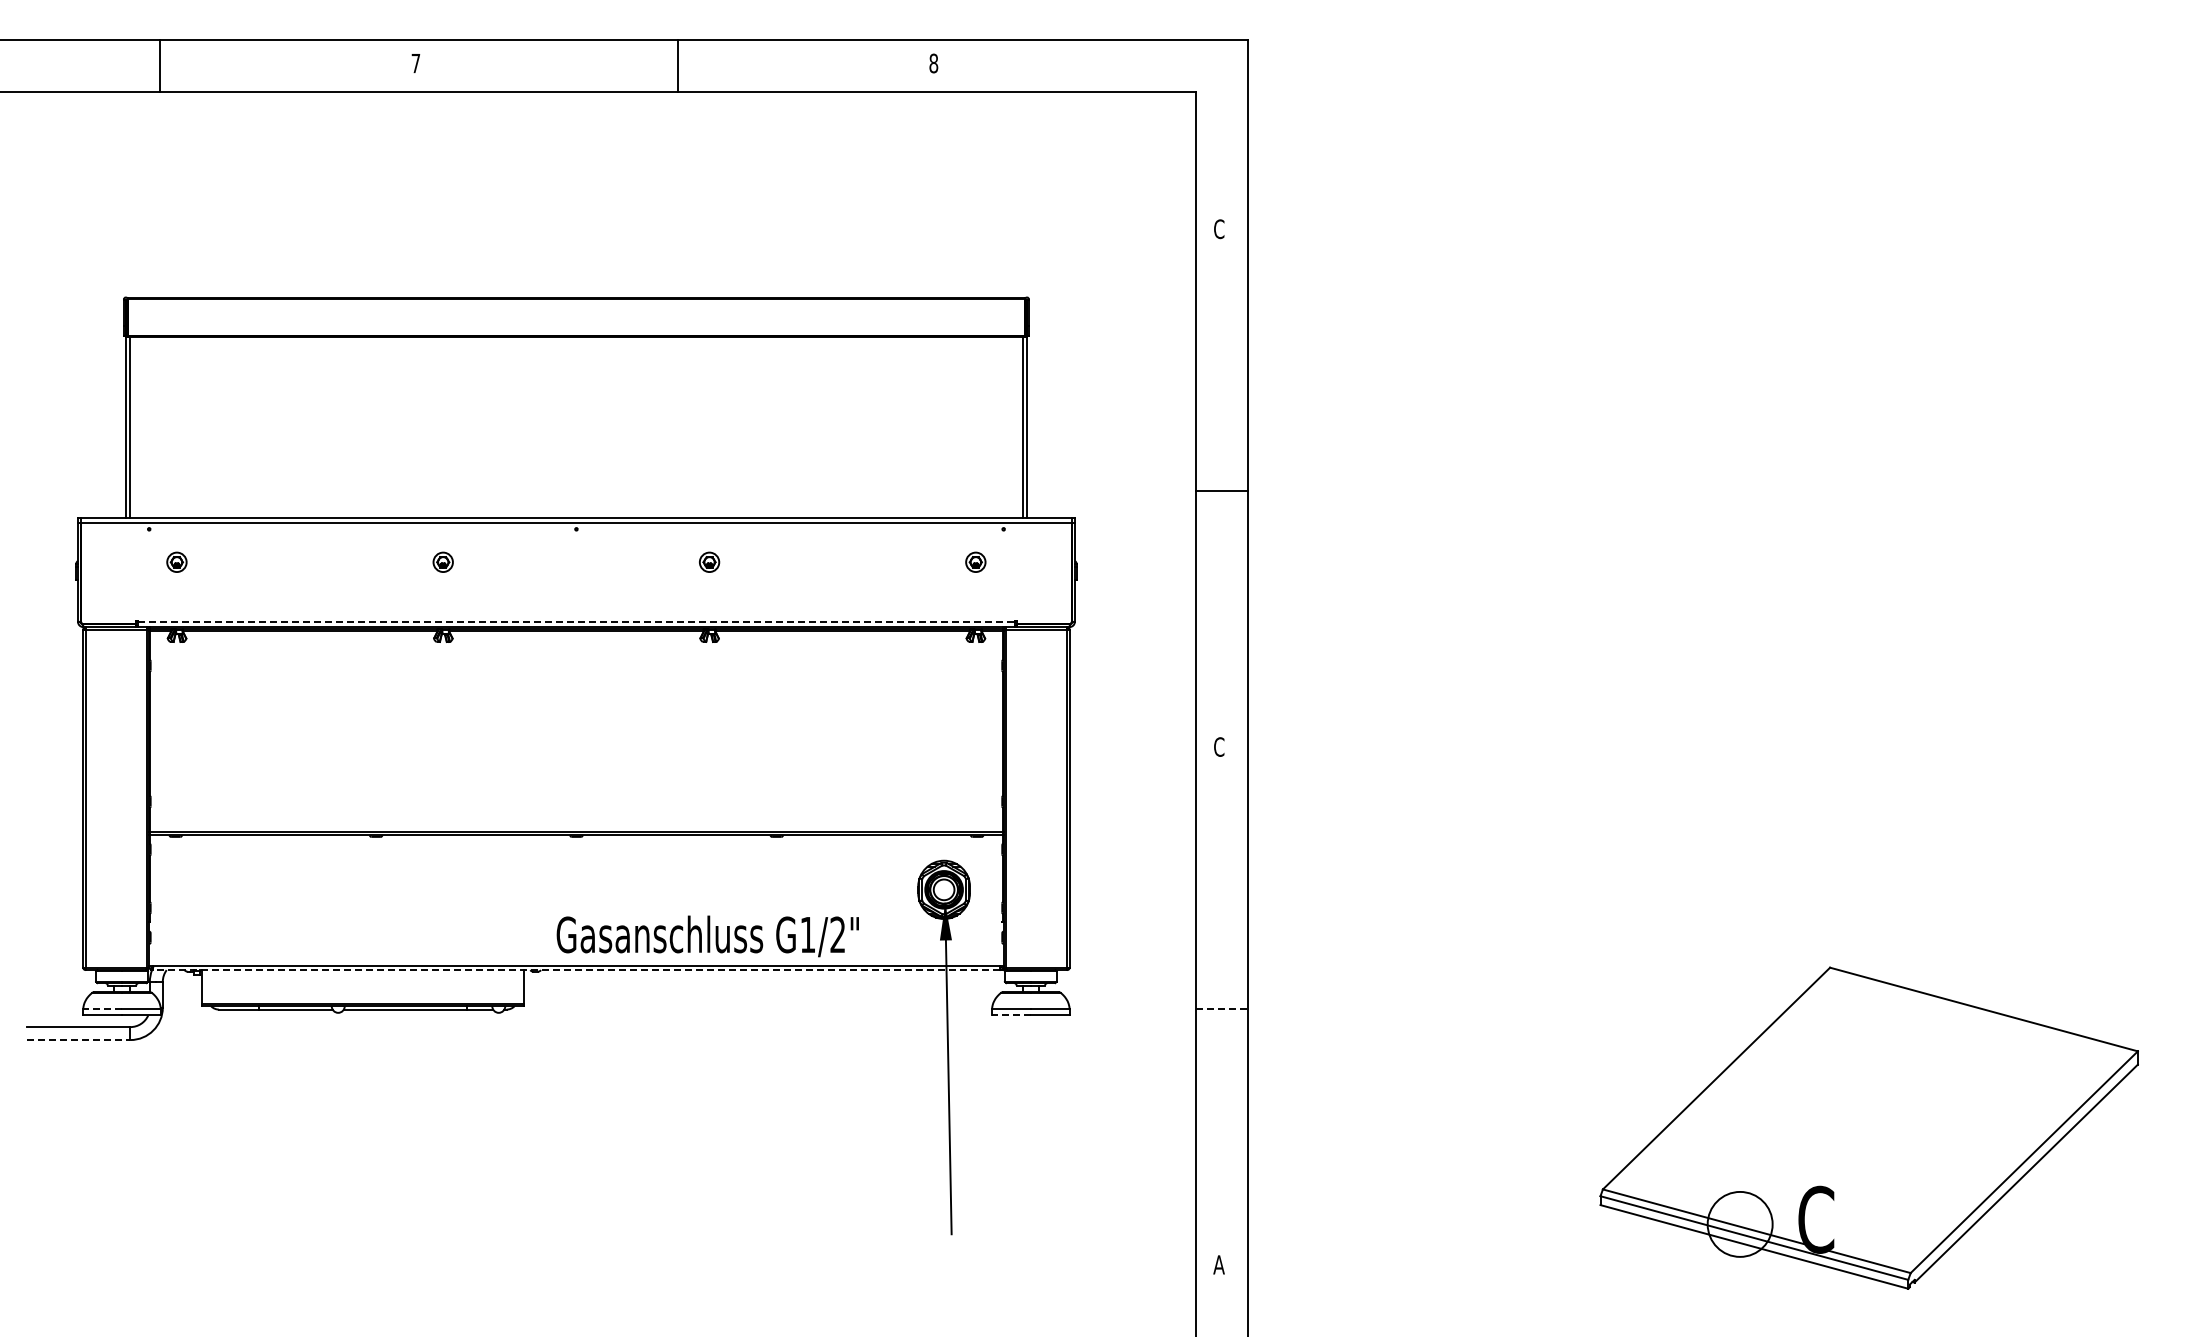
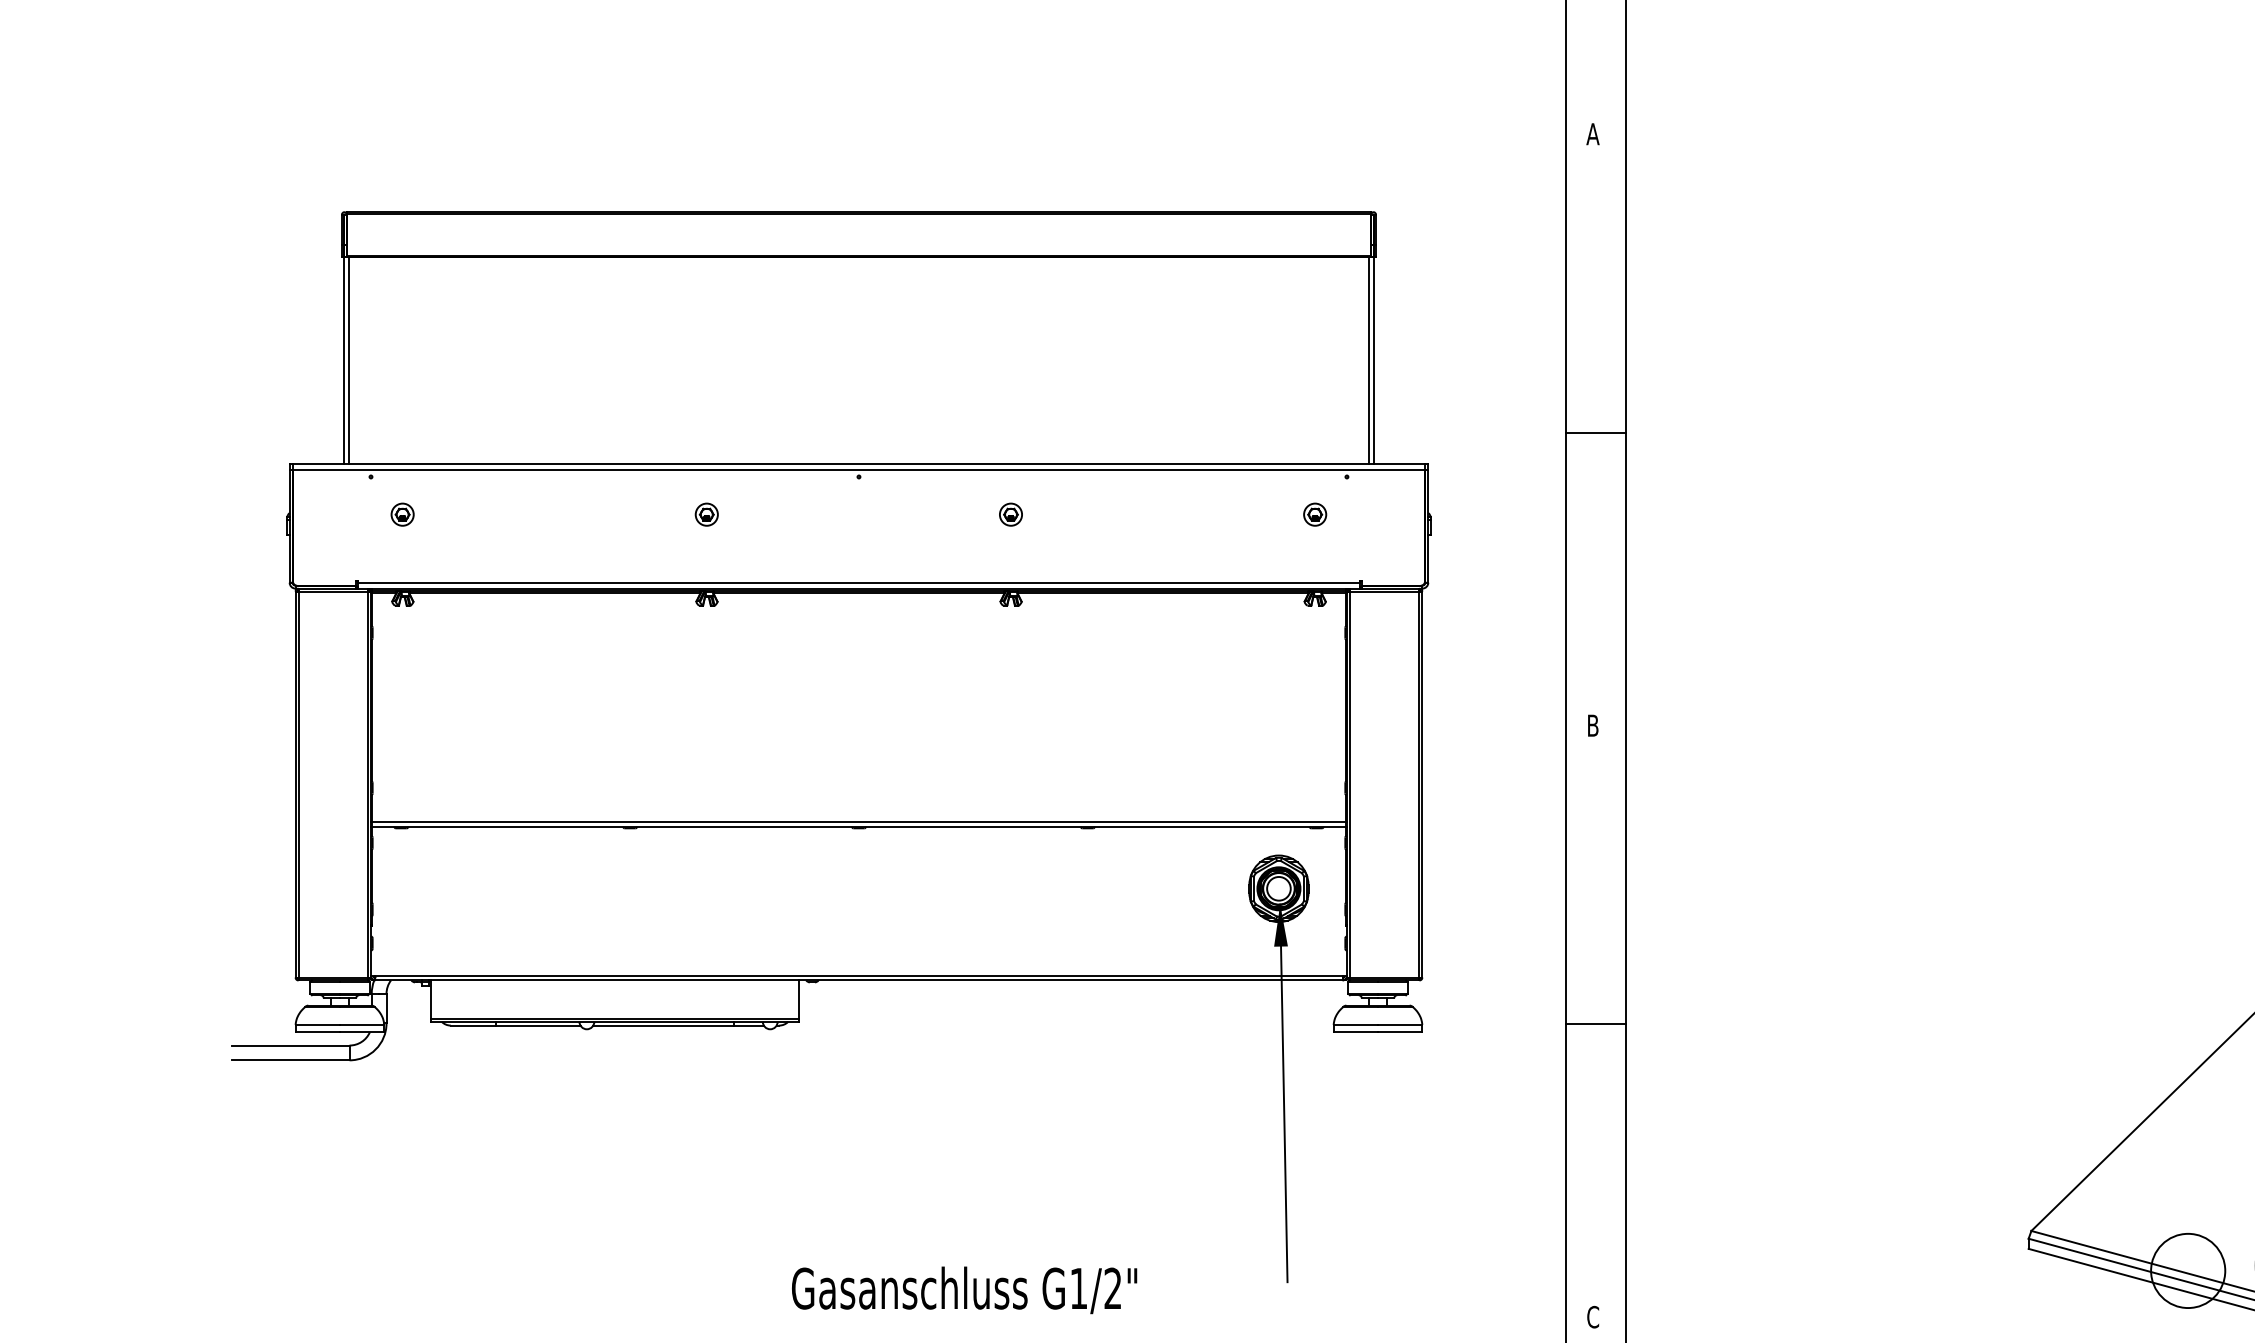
text: (1218, 229) -> (1592, 134), C -> A
line: (576, 621) -> (859, 582), dashed -> solid
text: (1219, 746) -> (1593, 725), C -> B
text: (707, 936) -> (964, 1290), moved
line: (575, 970) -> (857, 980), dashed -> solid
line: (102, 1008) -> (317, 1024), dashed -> solid
line: (1221, 1008) -> (1595, 1024), dashed -> solid
line: (1010, 1015) -> (1354, 1032), dashed -> solid
line: (78, 1040) -> (290, 1060), dashed -> solid
text: (1218, 1264) -> (1592, 1316), A -> C

